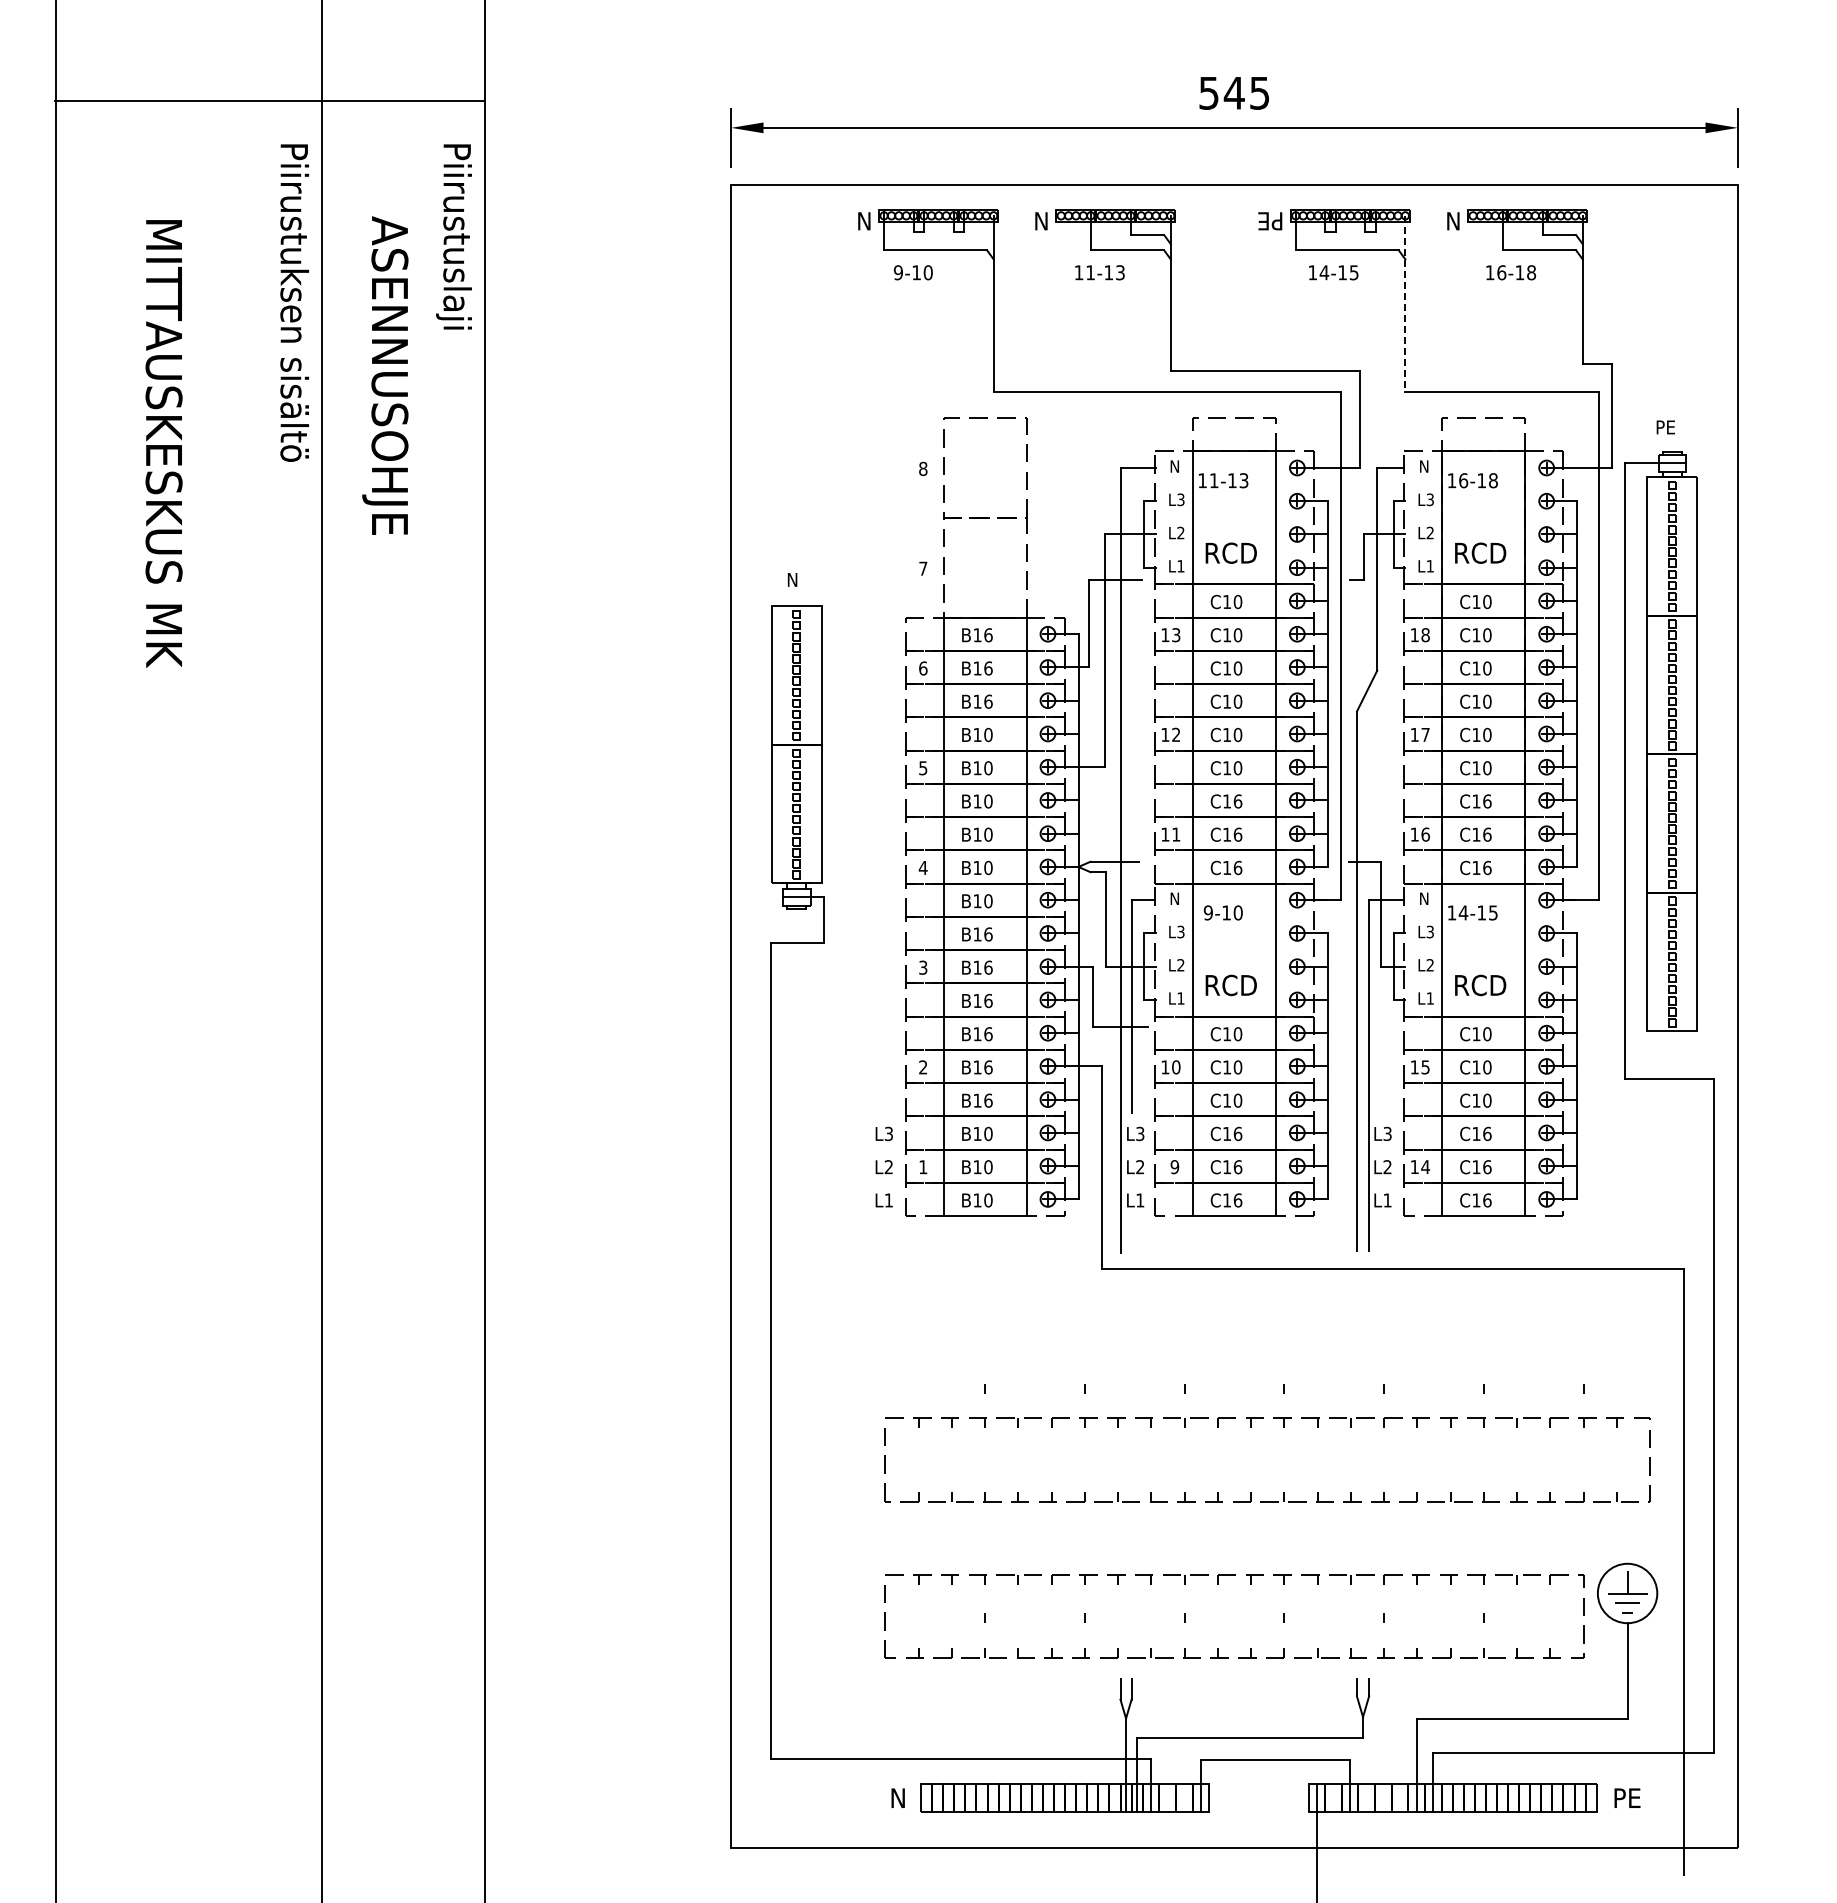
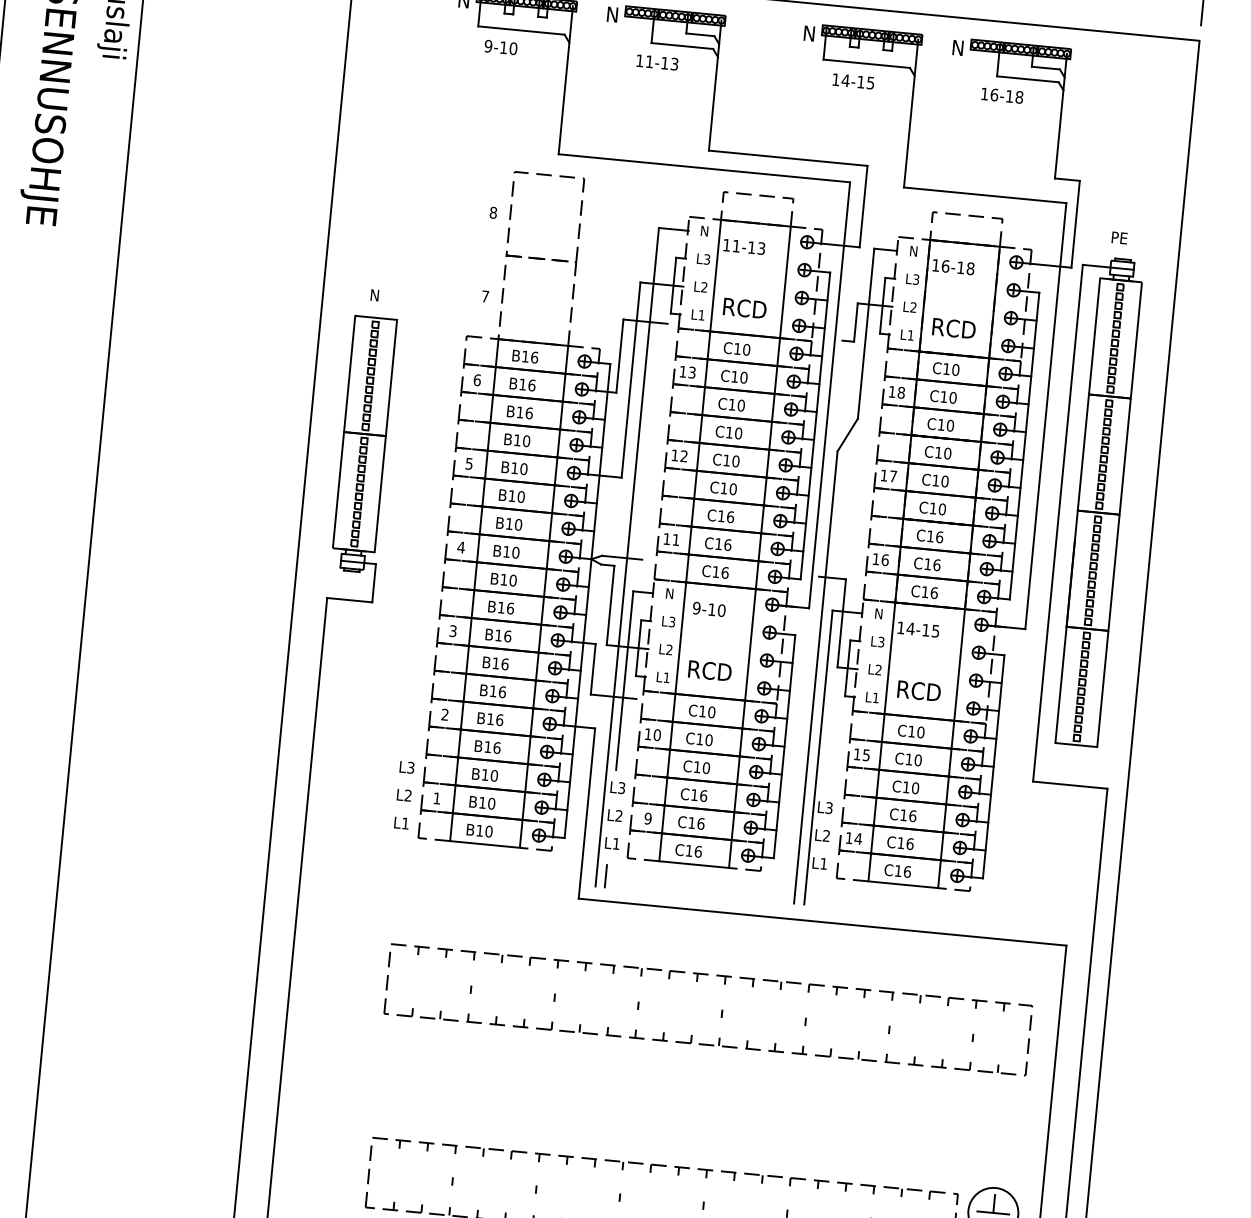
text: (1269, 221) -> (803, 33), PE -> N
line: (1405, 304) -> (911, 113), dashed -> solid
line: (1131, 1239) -> (605, 875), added
part: (1251, 1427) -> (697, 981), moved

